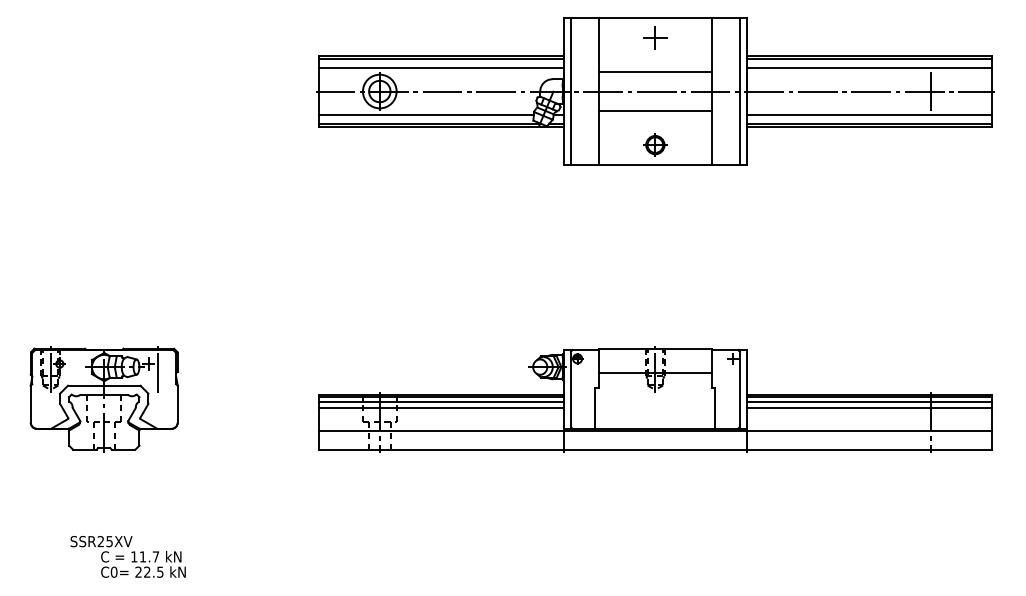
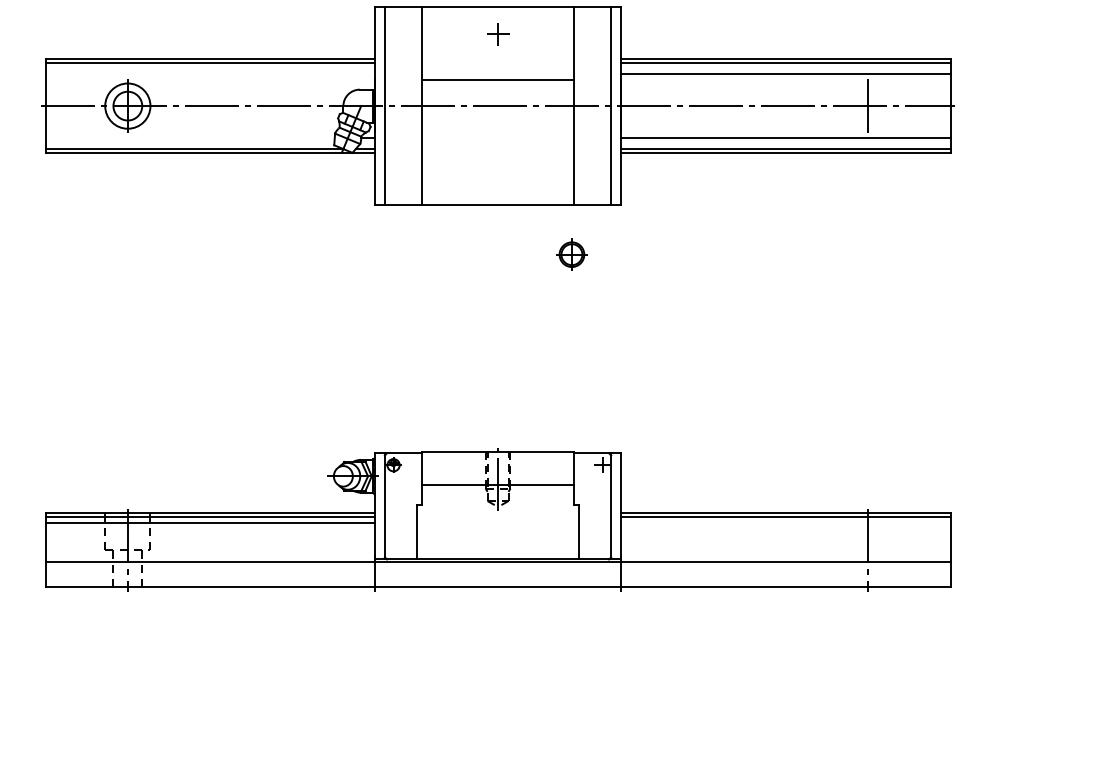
part: (655, 37) -> (498, 33), size x0.7
line: (440, 67) -> (209, 73), removed
line: (655, 110) -> (498, 131), removed
line: (425, 115) -> (189, 138), removed
part: (655, 144) -> (572, 253), moved
line: (869, 401) -> (785, 522), removed
line: (440, 407) -> (209, 530), removed
line: (869, 407) -> (785, 530), removed

